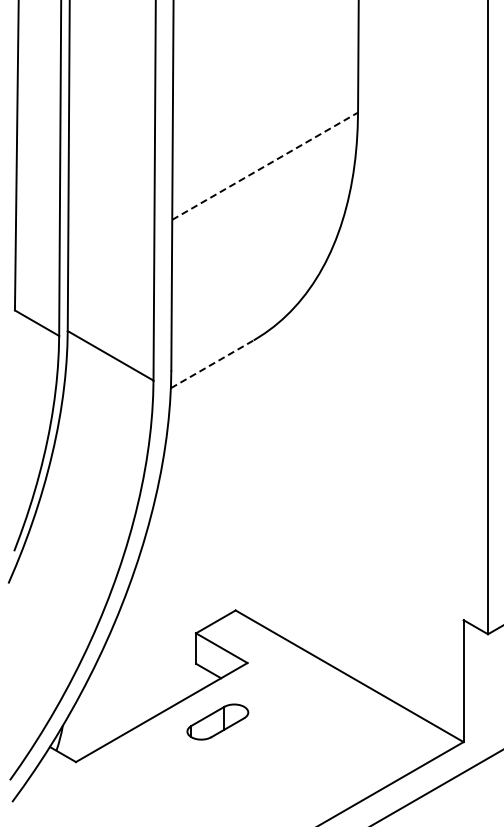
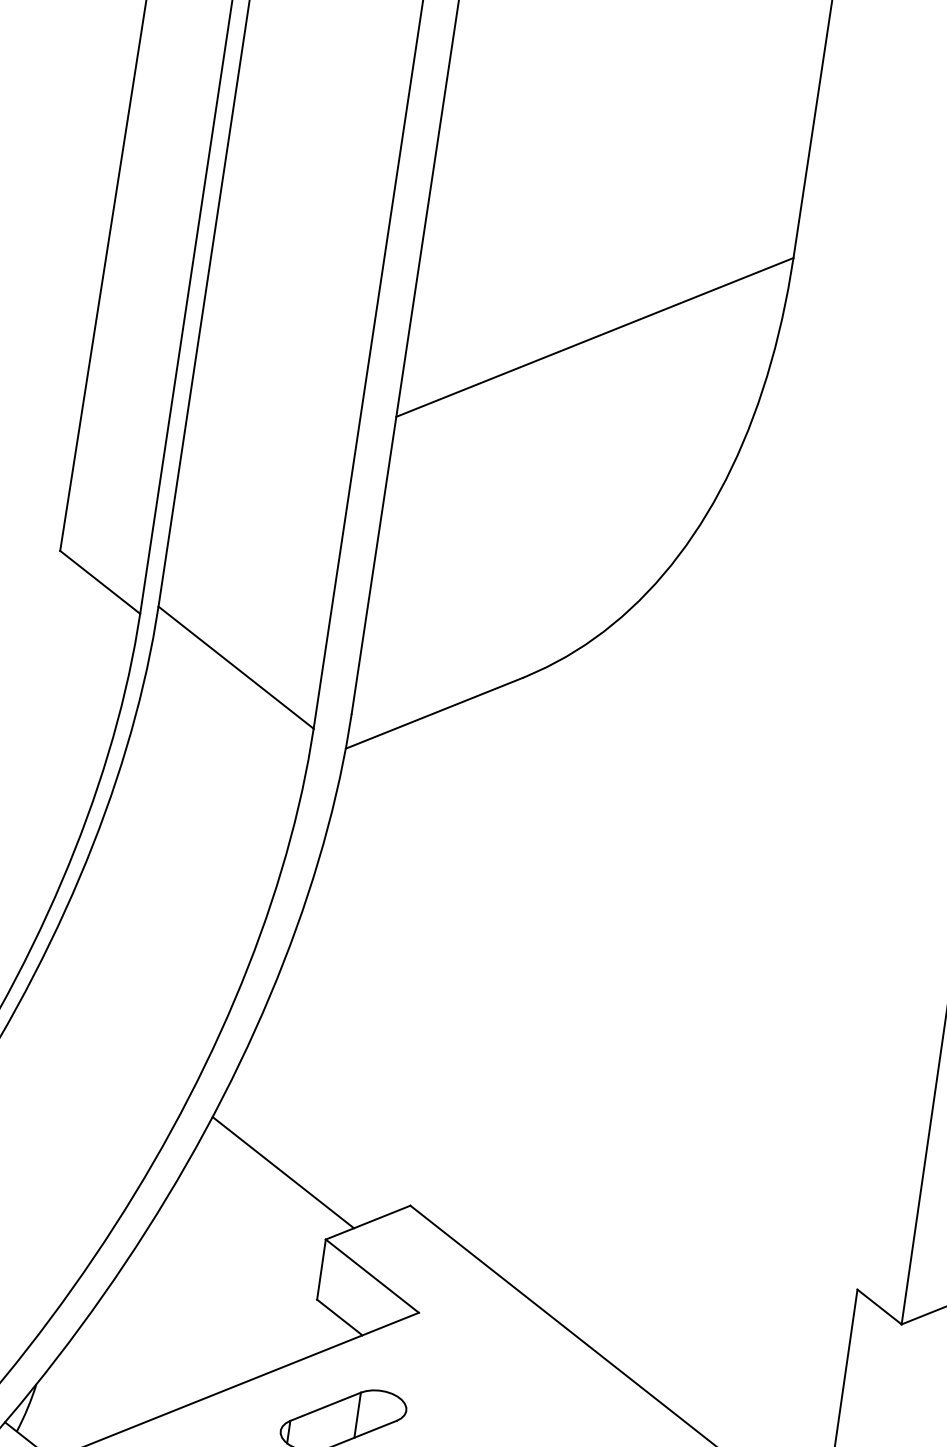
line: (265, 165) -> (595, 336), dashed -> solid
line: (212, 364) -> (434, 713), dashed -> solid
line: (170, 602) -> (284, 1171), added

